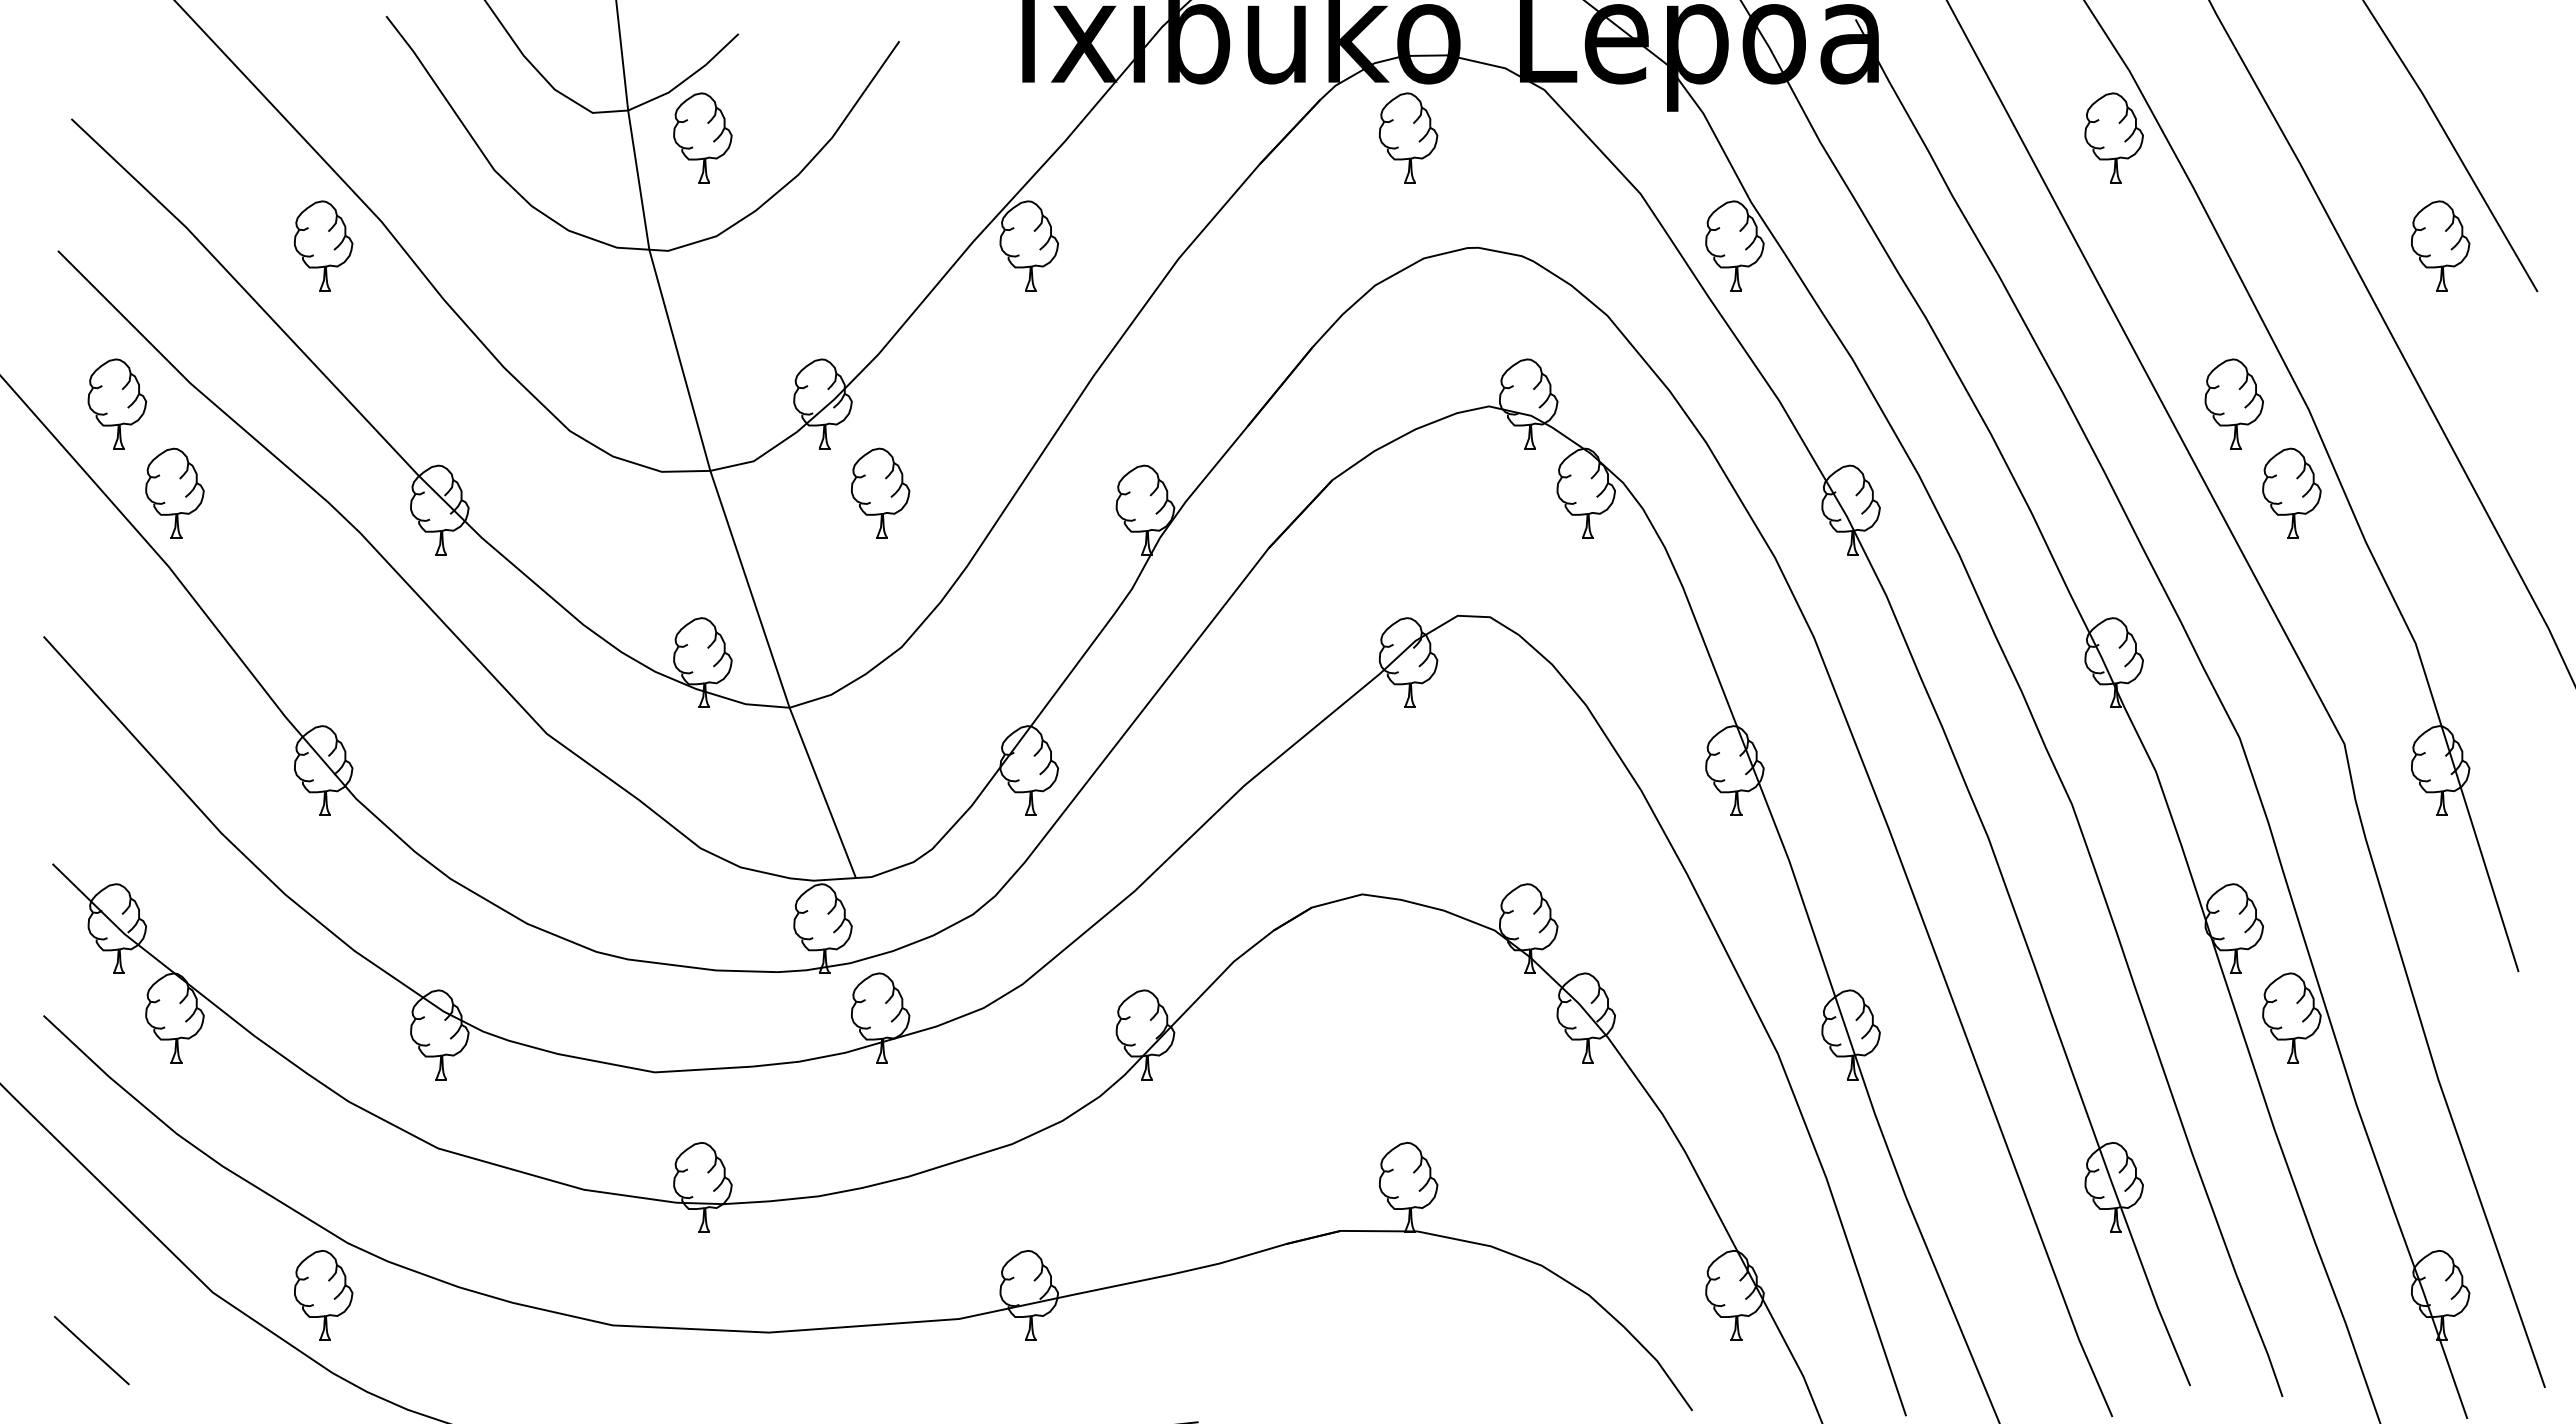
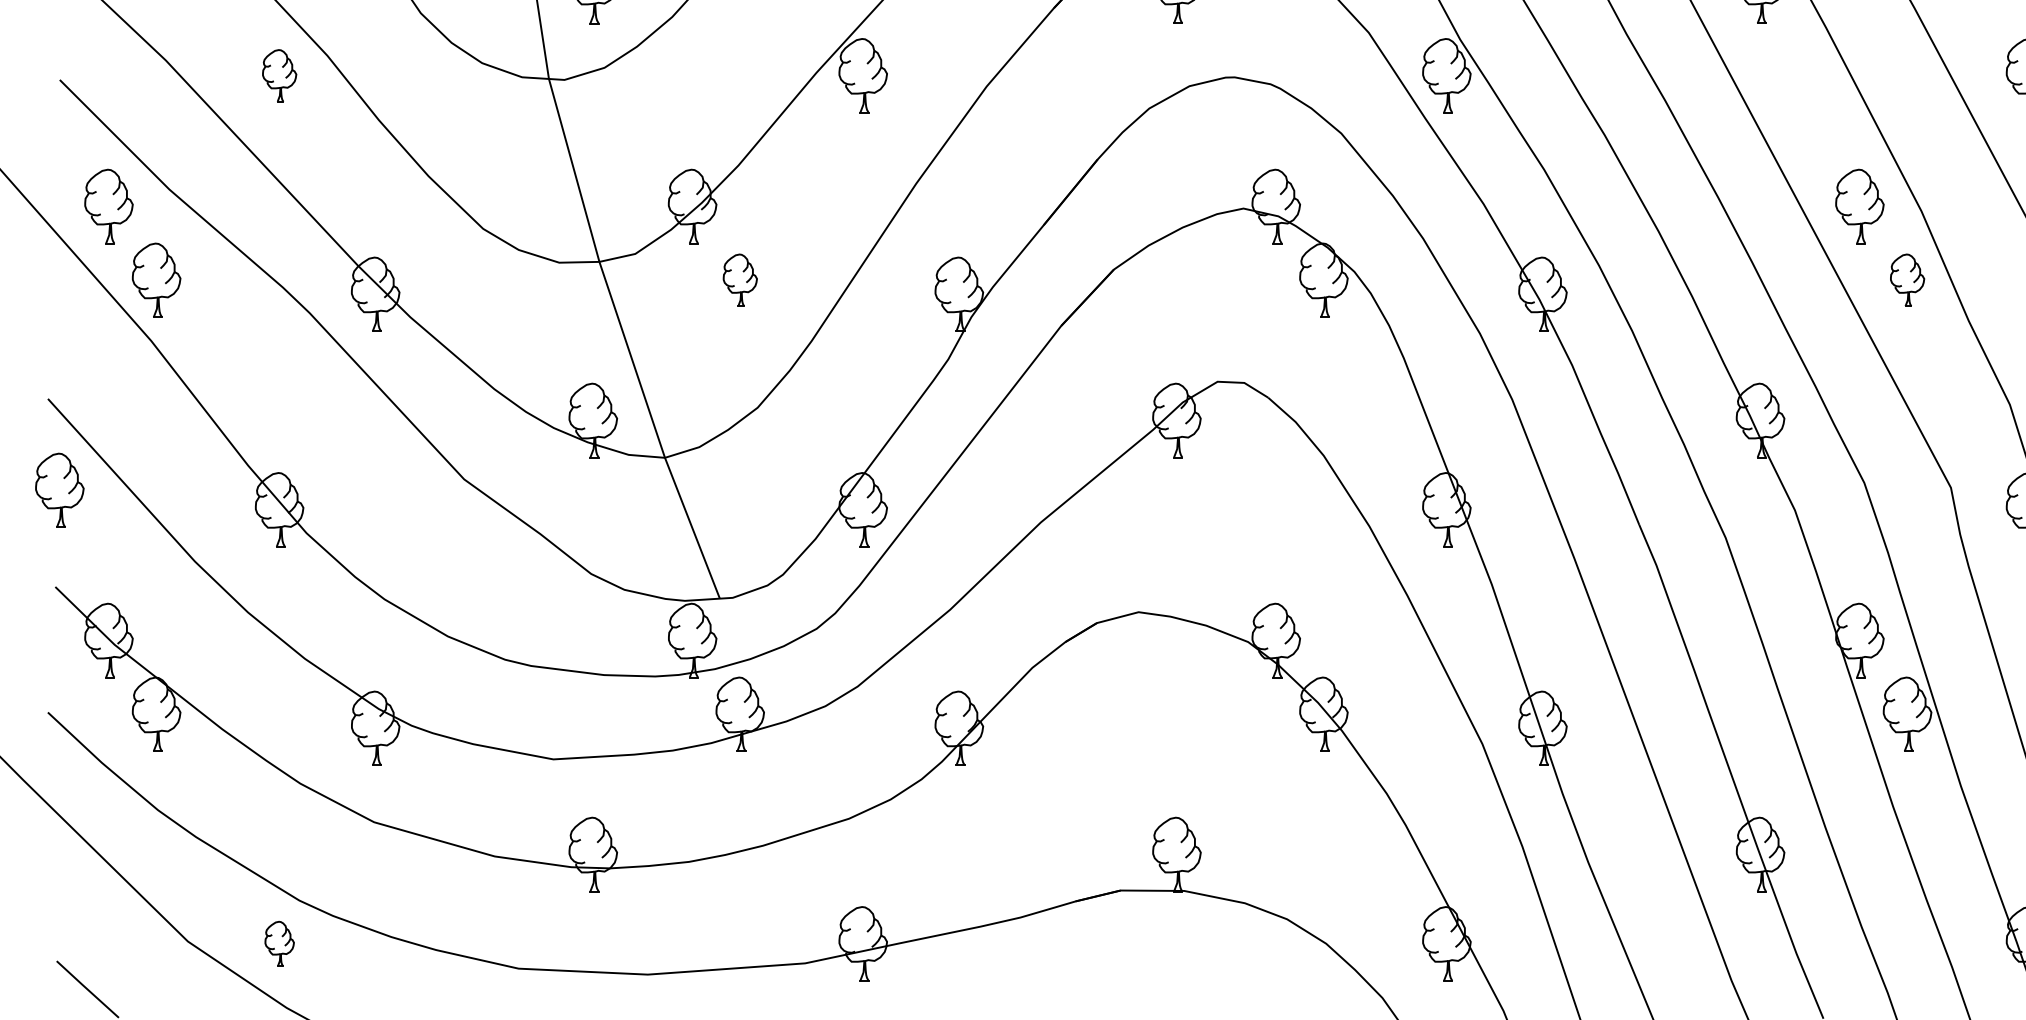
part: (323, 245) -> (279, 75), size x0.7
part: (880, 492) -> (740, 279), size x0.7
part: (2291, 492) -> (1907, 279), size x0.7
part: (57, 746) -> (59, 489), added
part: (323, 1295) -> (279, 943), size x0.6

